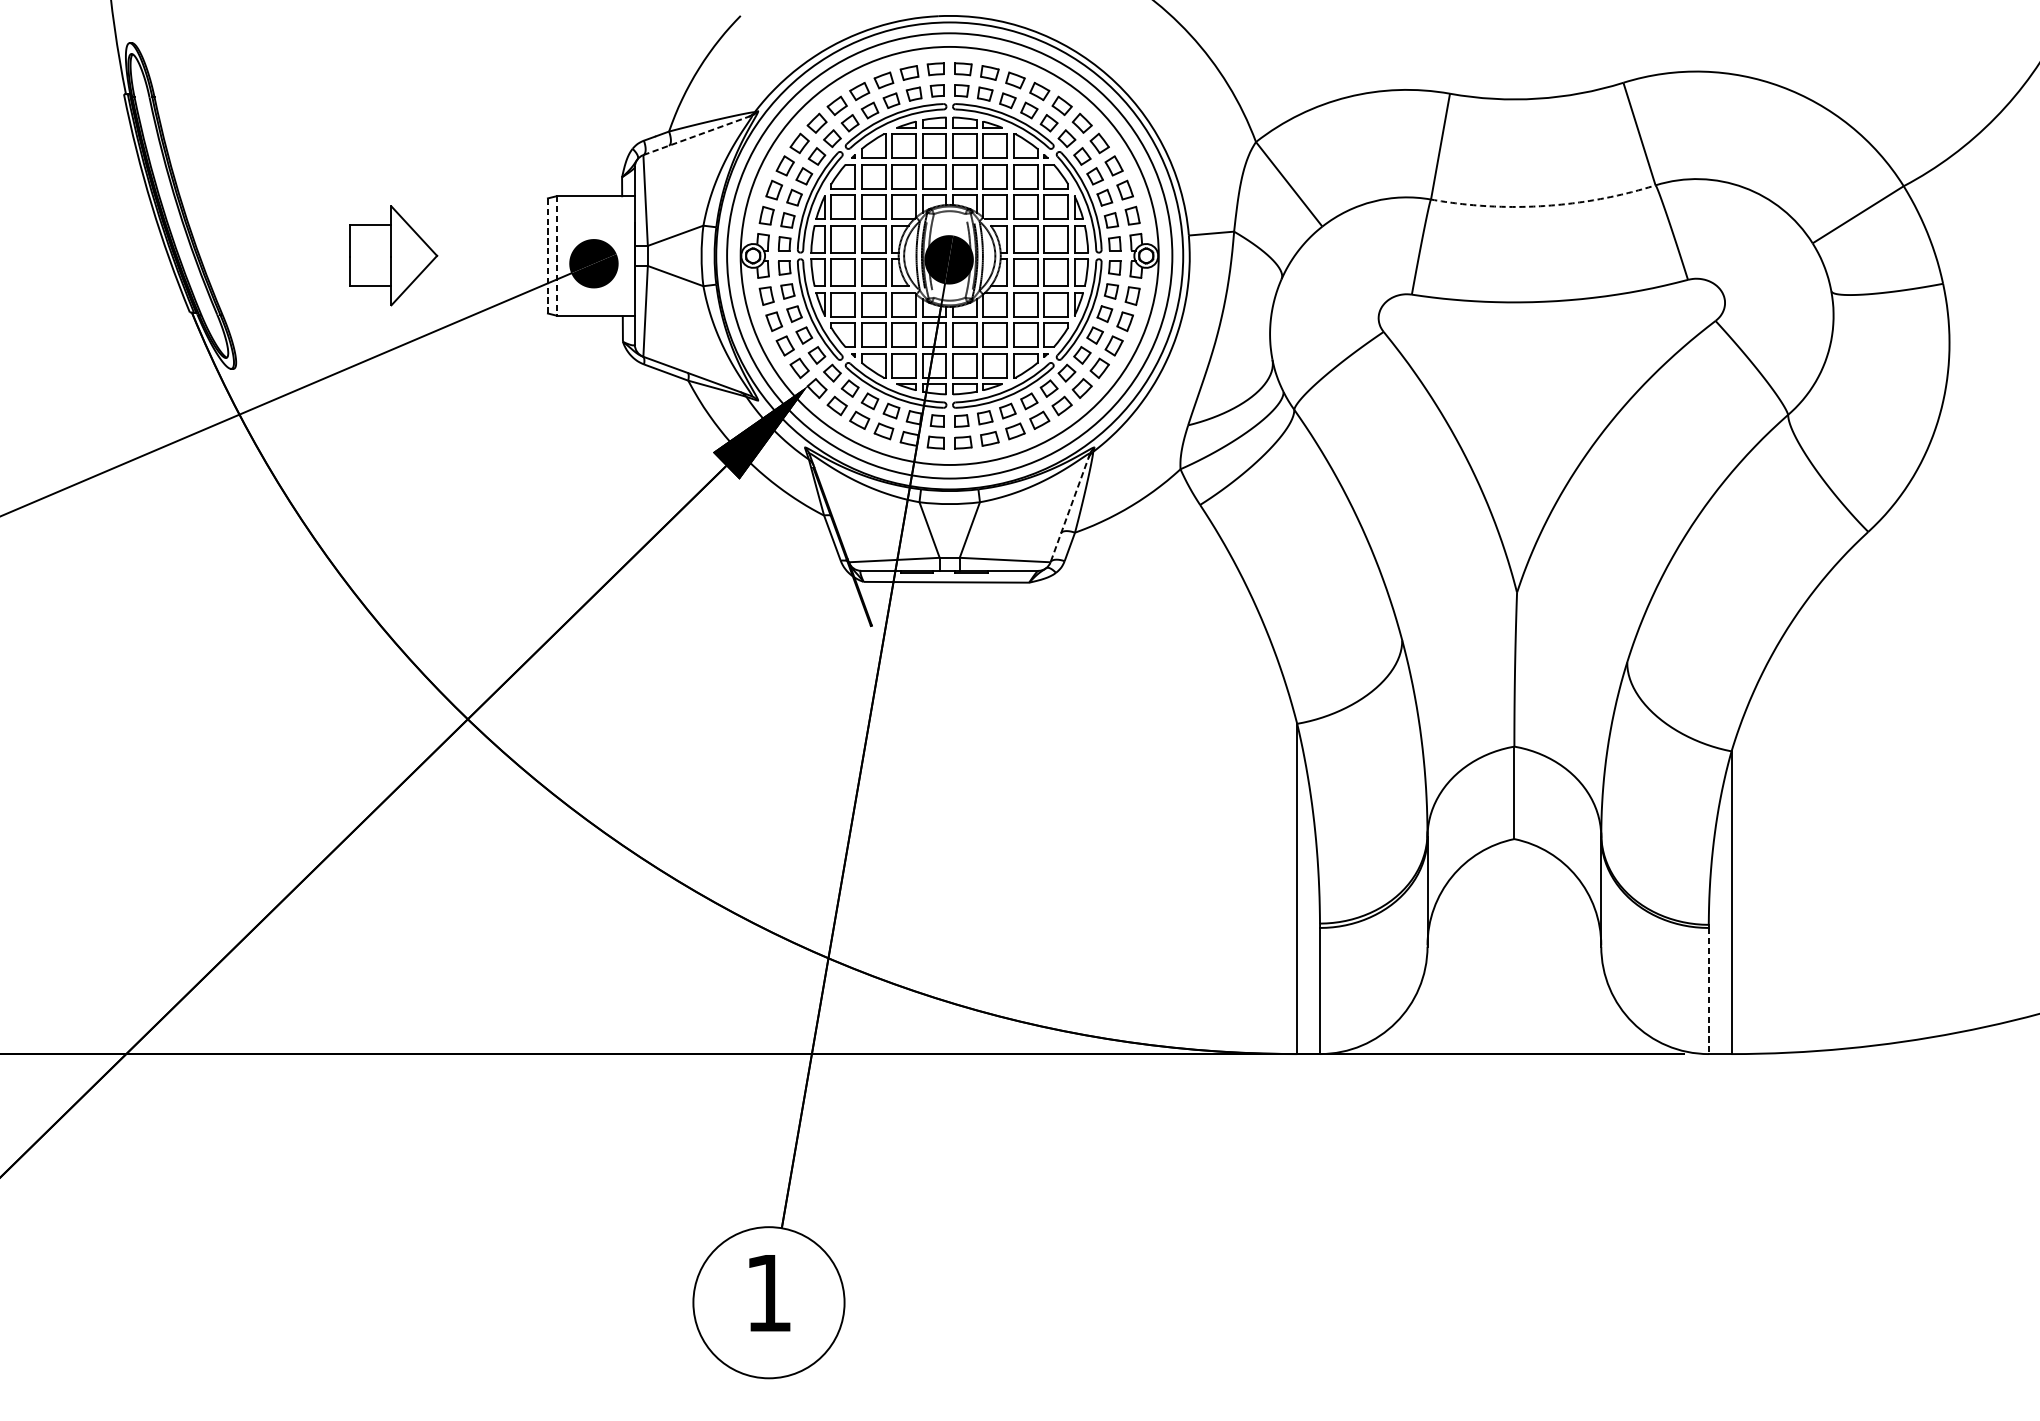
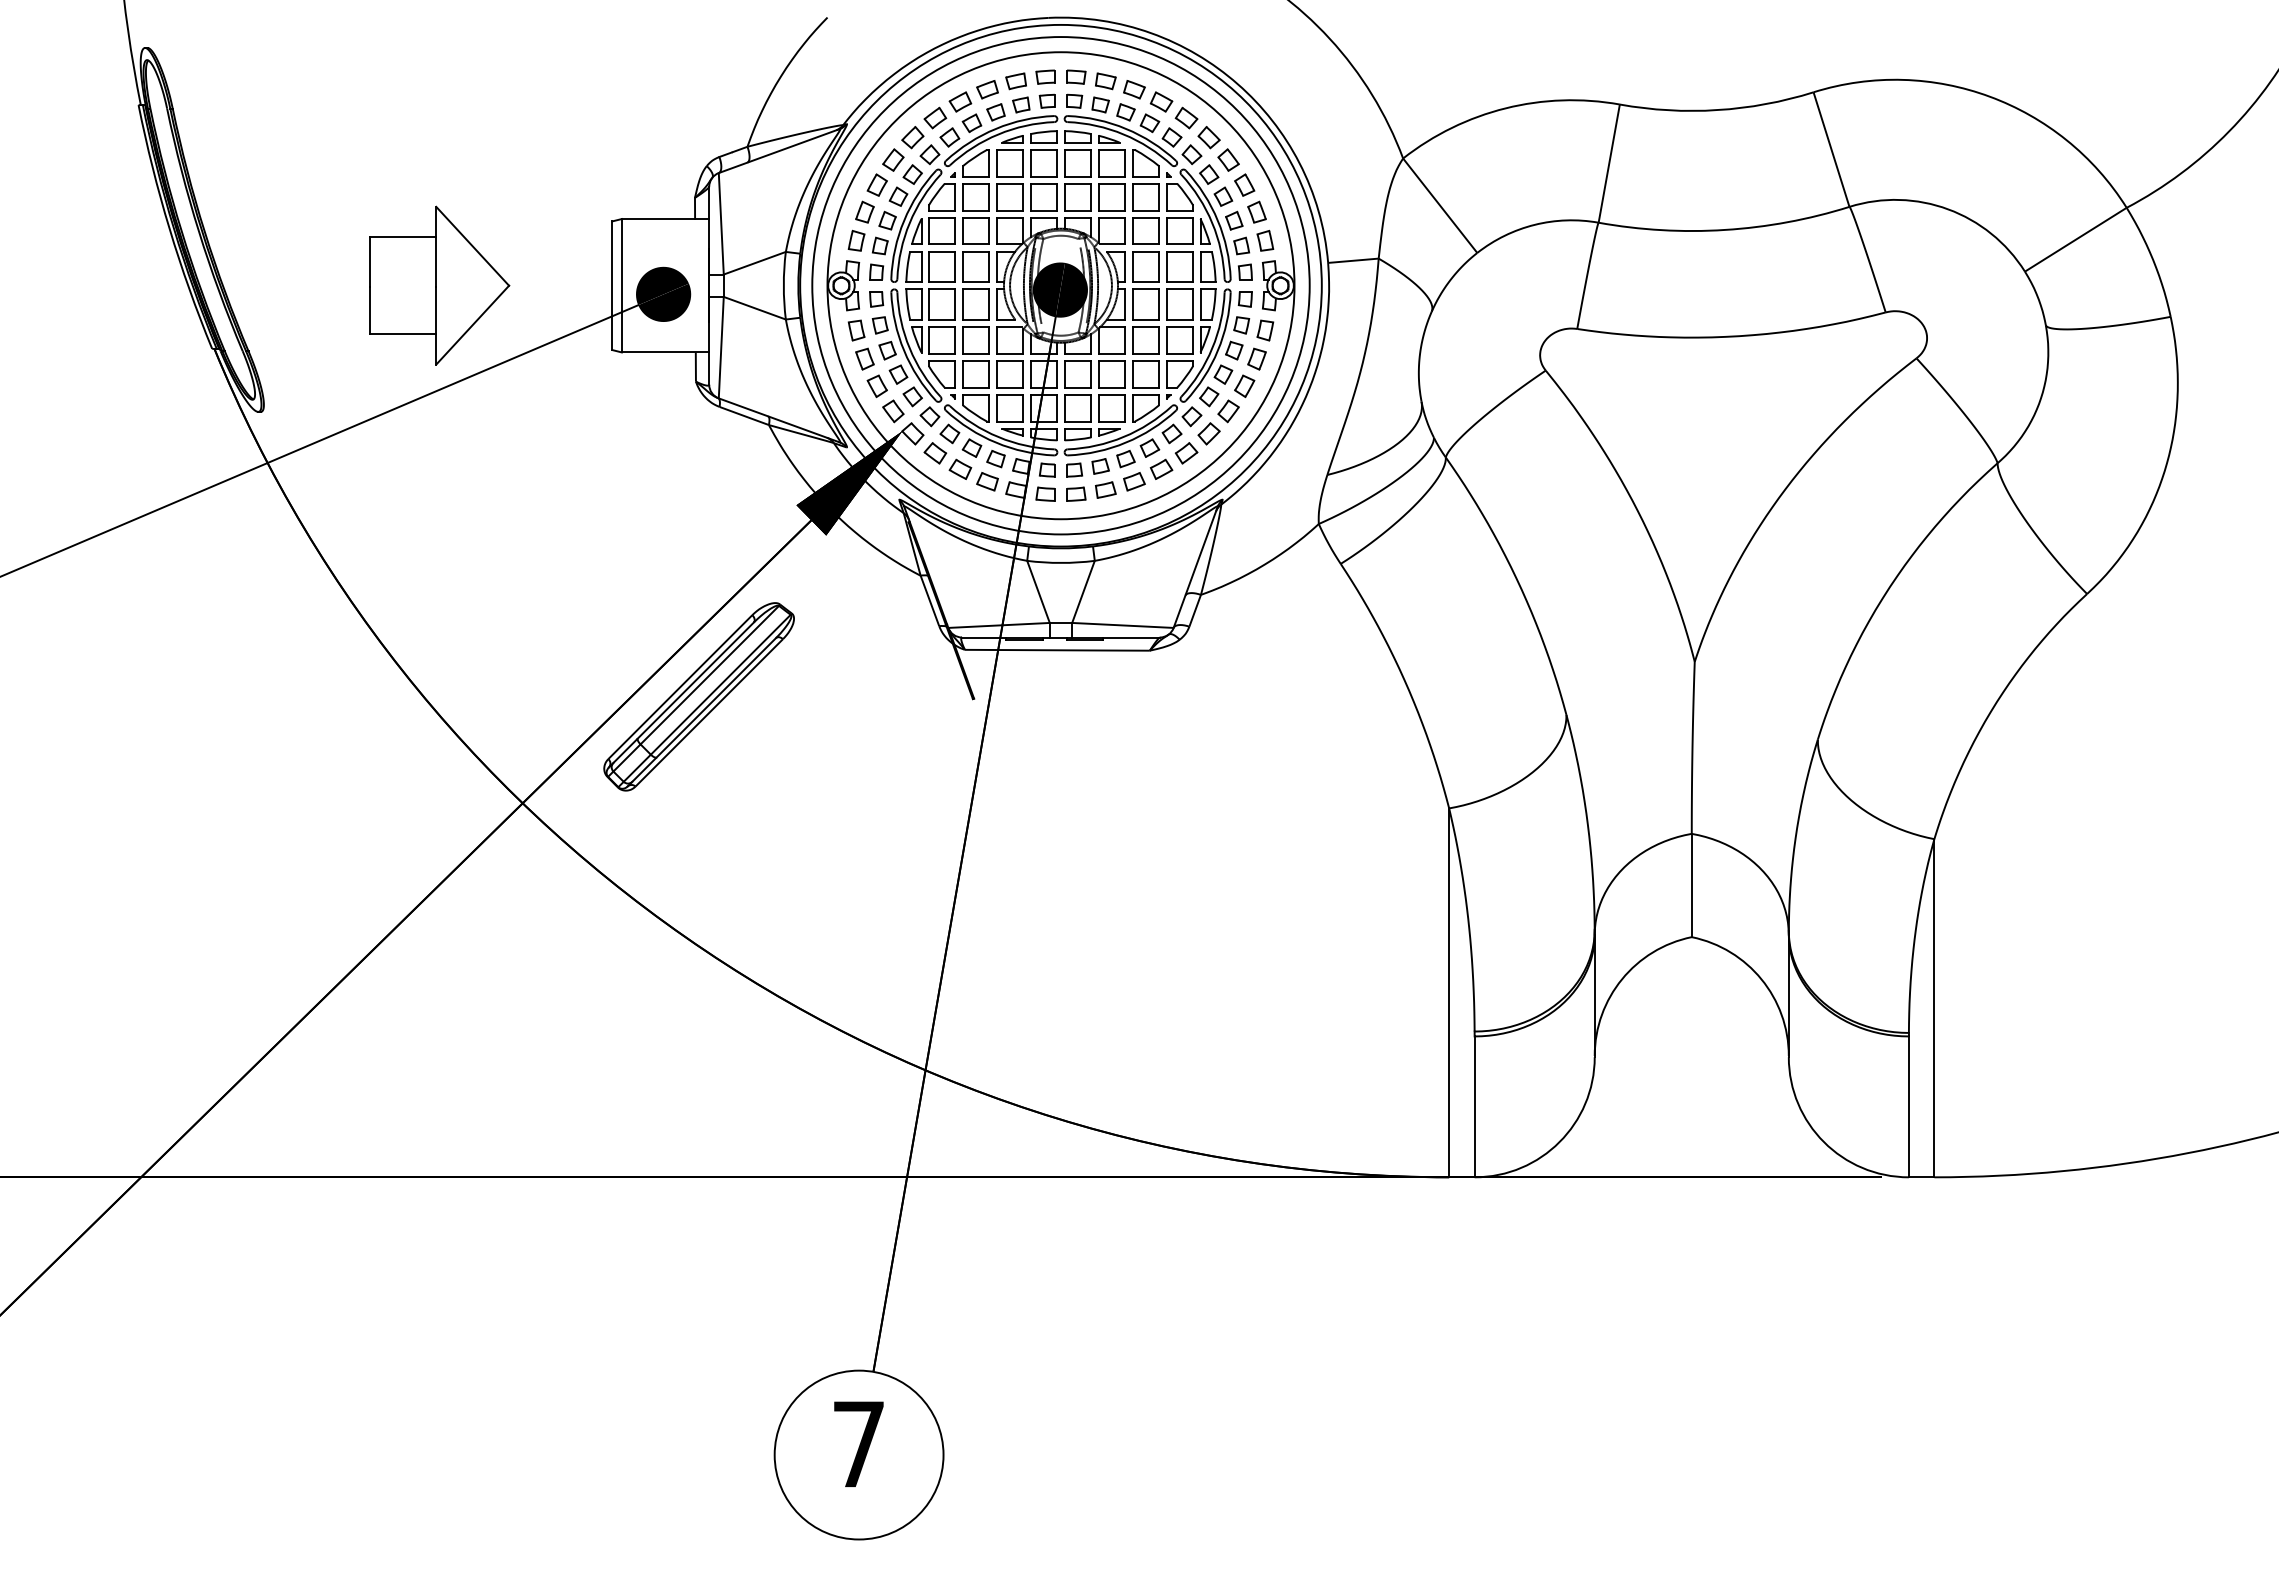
line: (697, 134) -> (779, 150), dashed -> solid
arc: (1544, 205) -> (1725, 229), dashed -> solid
part: (393, 255) -> (439, 285), size x1.43
line: (548, 255) -> (612, 285), dashed -> solid
line: (556, 255) -> (621, 285), dashed -> solid
line: (1070, 508) -> (1195, 567), dashed -> solid
part: (625, 623) -> (698, 696), added
line: (1708, 991) -> (1908, 1107), dashed -> solid
text: (768, 1293) -> (858, 1444), 1 -> 7

